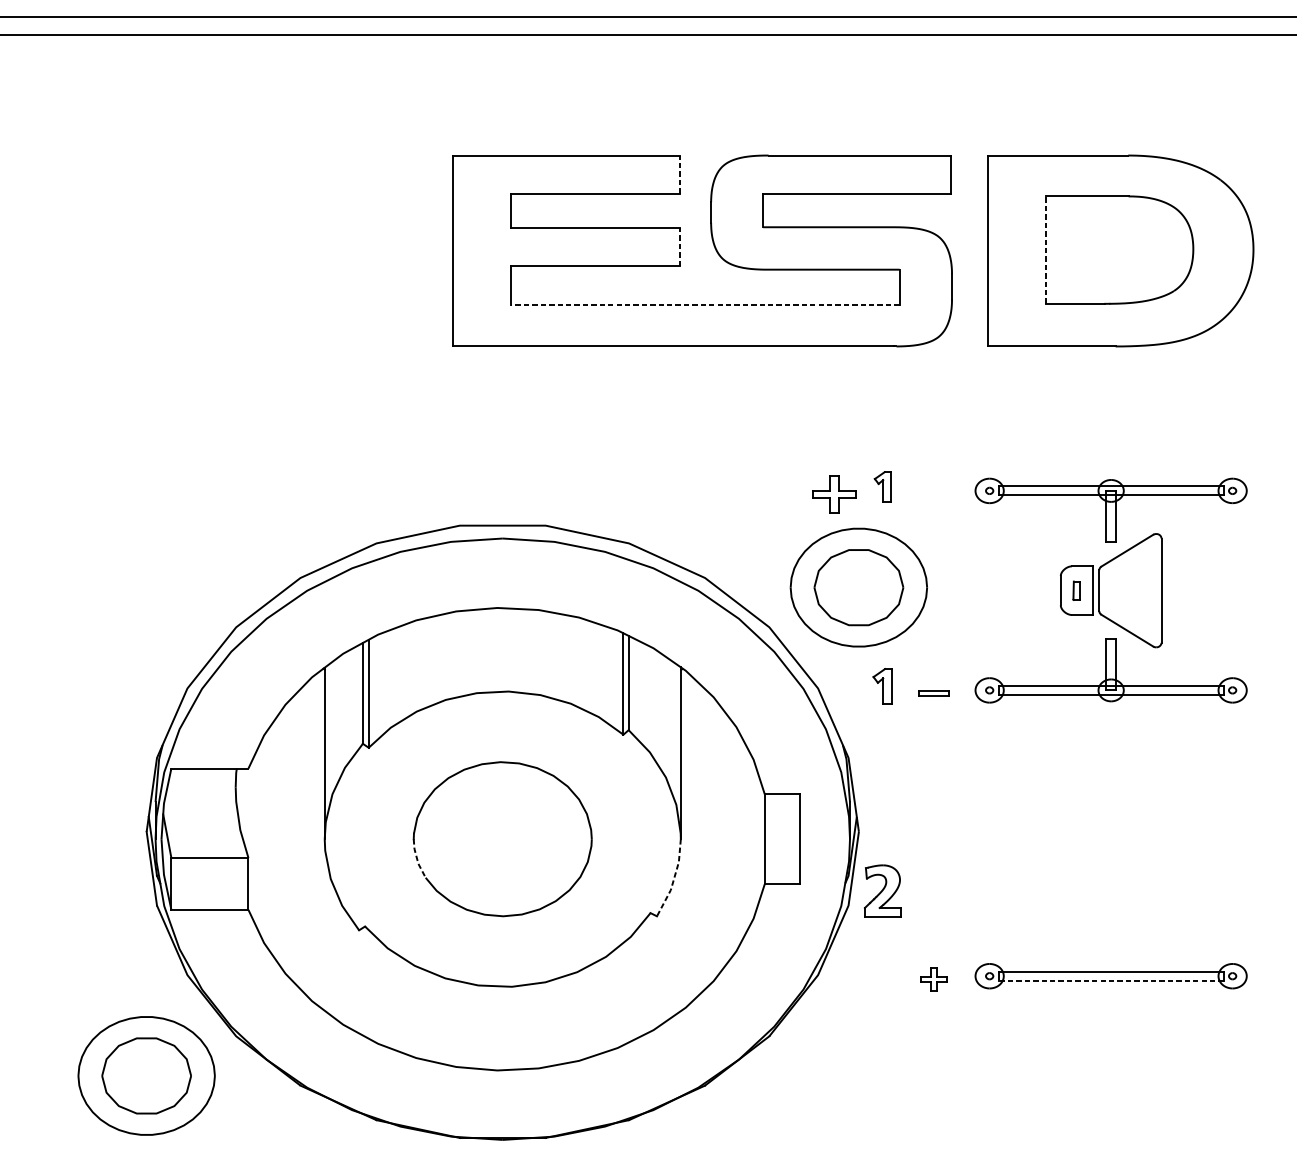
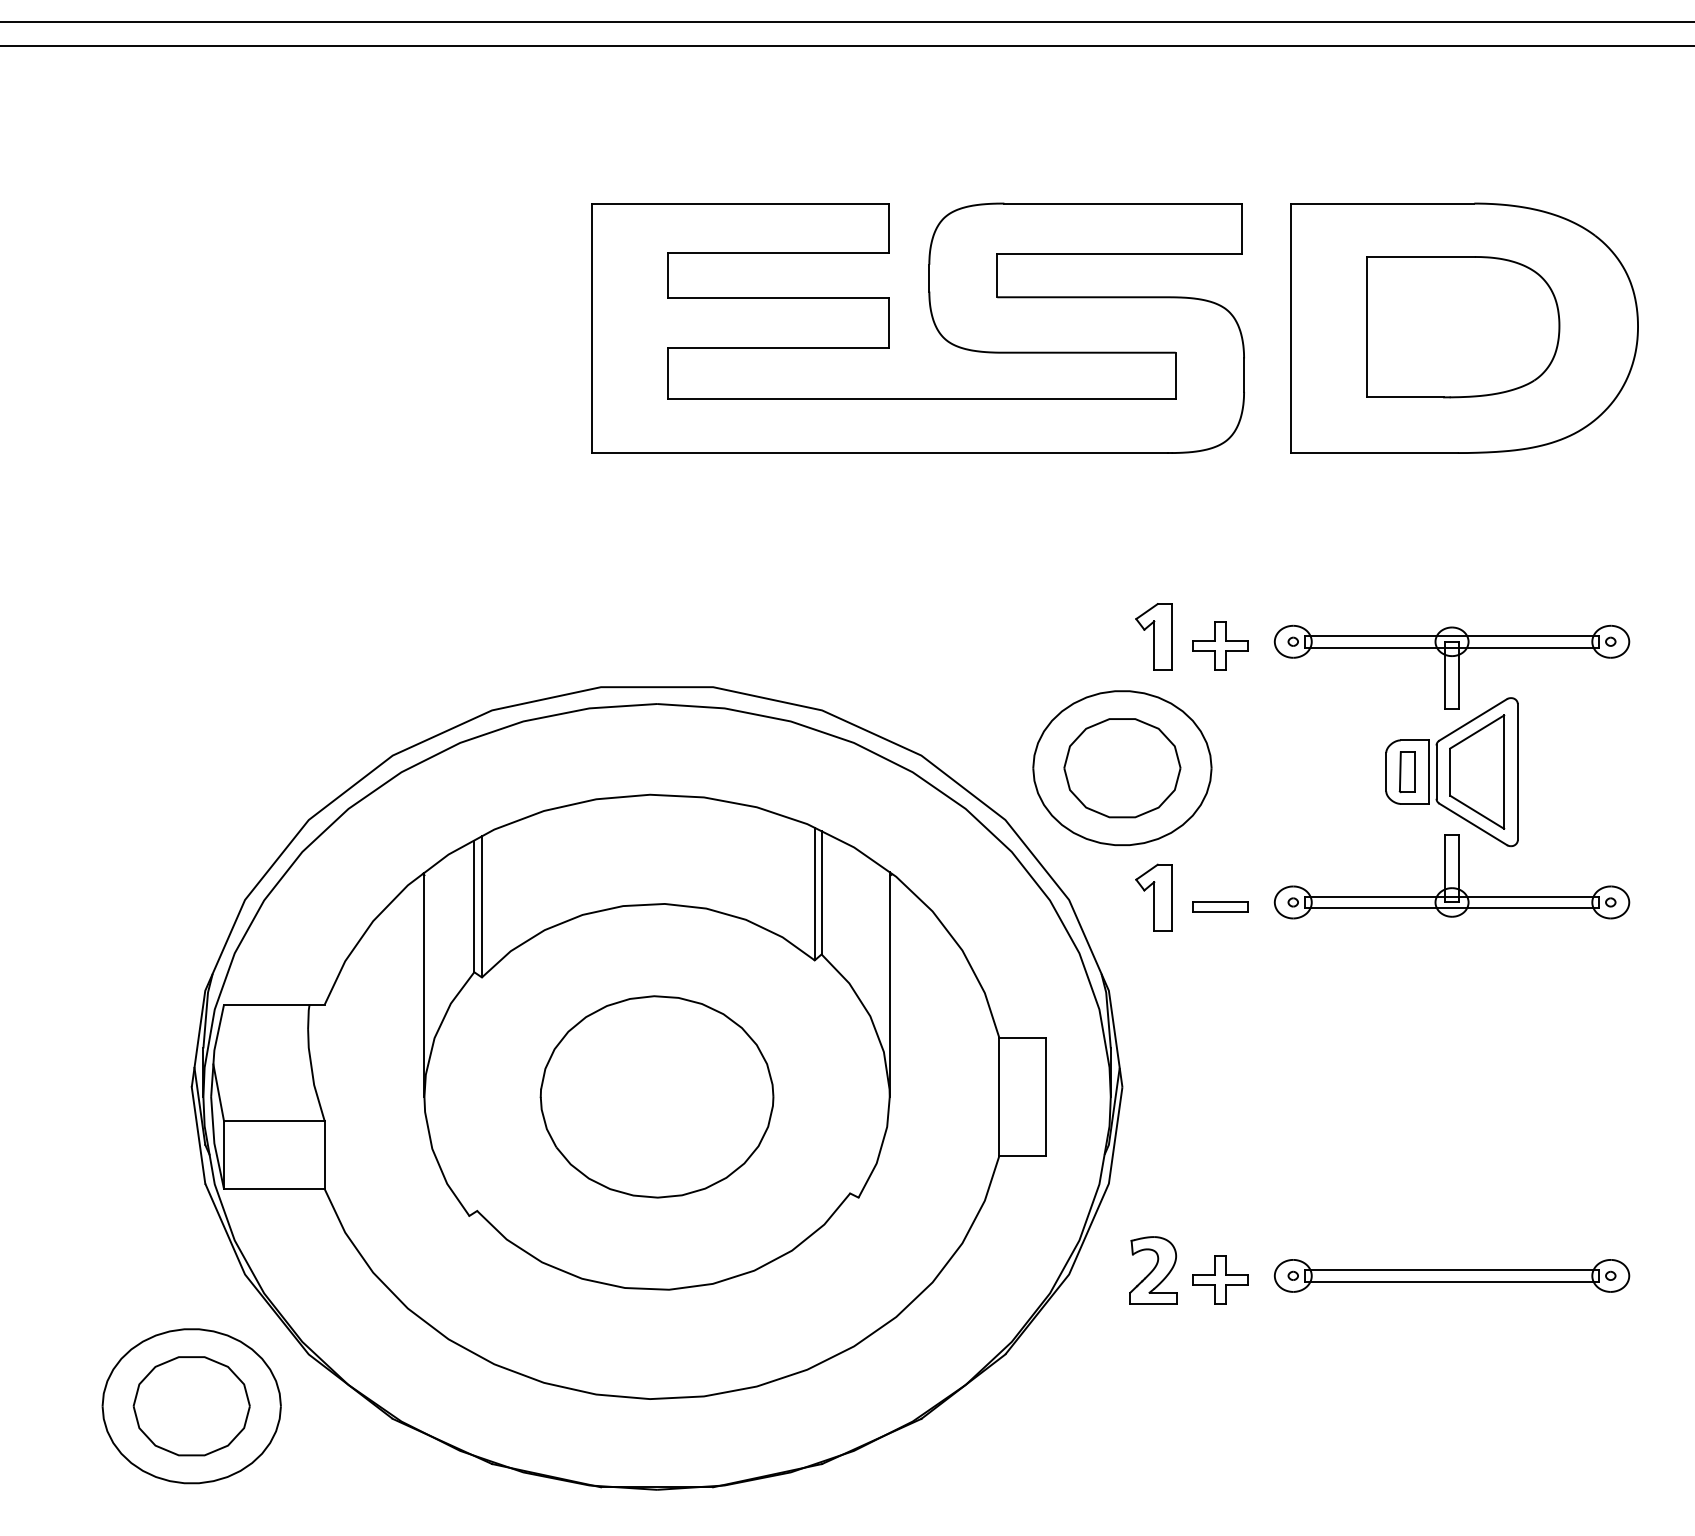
line: (679, 174) -> (888, 228), dashed -> solid
line: (679, 247) -> (888, 323), dashed -> solid
line: (1046, 249) -> (1367, 326), dashed -> solid
line: (705, 305) -> (921, 399), dashed -> solid
part: (882, 486) -> (1153, 636), size x1.67
part: (834, 493) -> (1220, 645), moved
part: (1076, 590) -> (1406, 772), size x1.67
part: (1130, 590) -> (1477, 771), added
part: (882, 686) -> (1153, 897), size x1.43
part: (933, 693) -> (1220, 906), size x1.43
line: (417, 859) -> (545, 1123), dashed -> solid
line: (673, 879) -> (880, 1149), dashed -> solid
part: (882, 890) -> (1153, 1270), moved
part: (933, 978) -> (1220, 1279), size x1.67
line: (1110, 980) -> (1451, 1281), dashed -> solid

